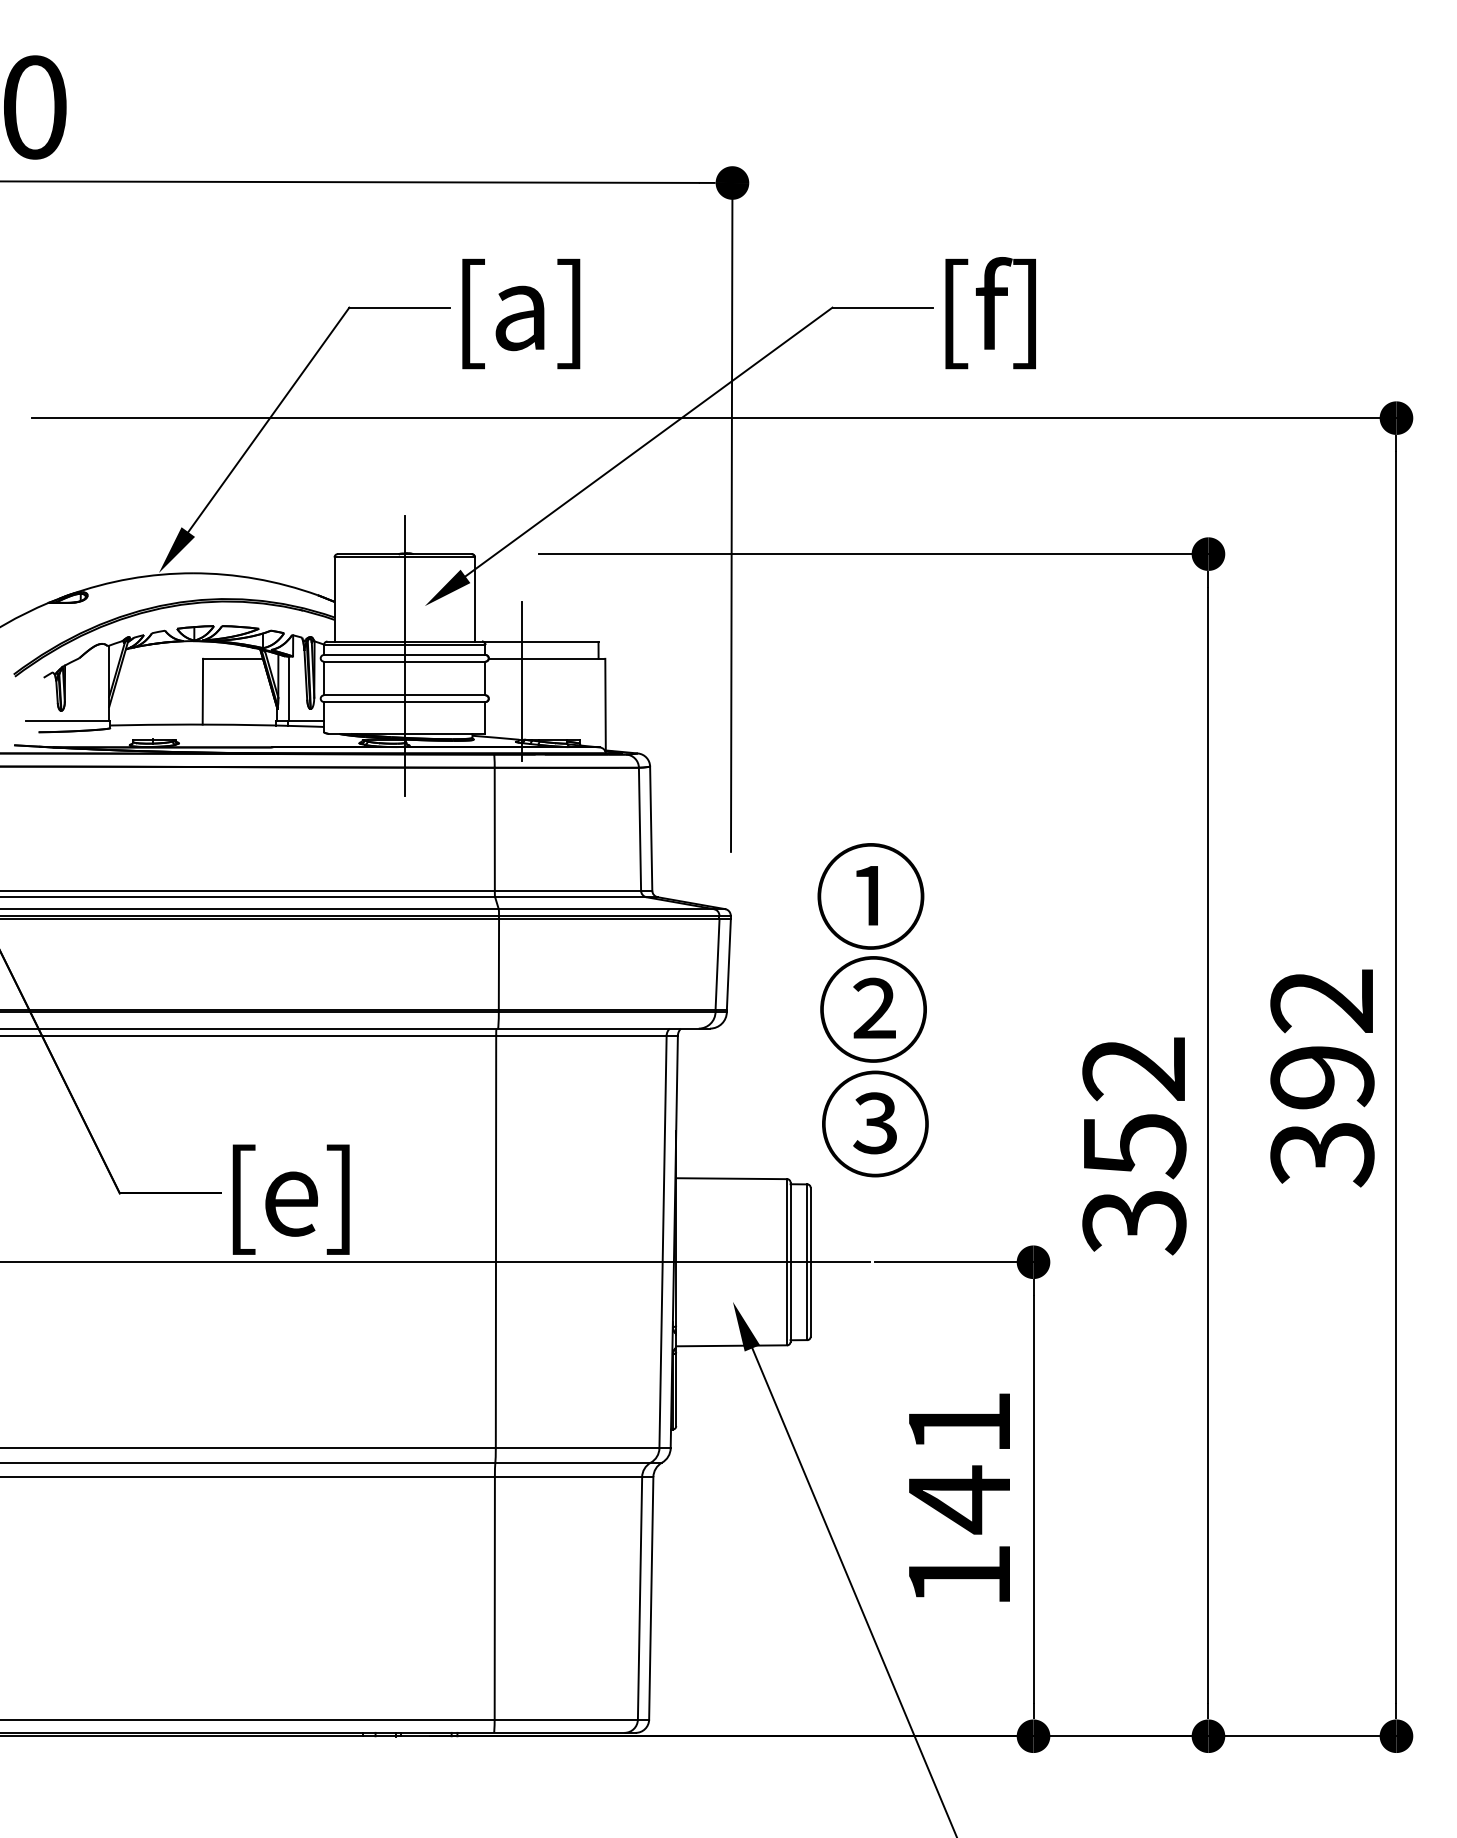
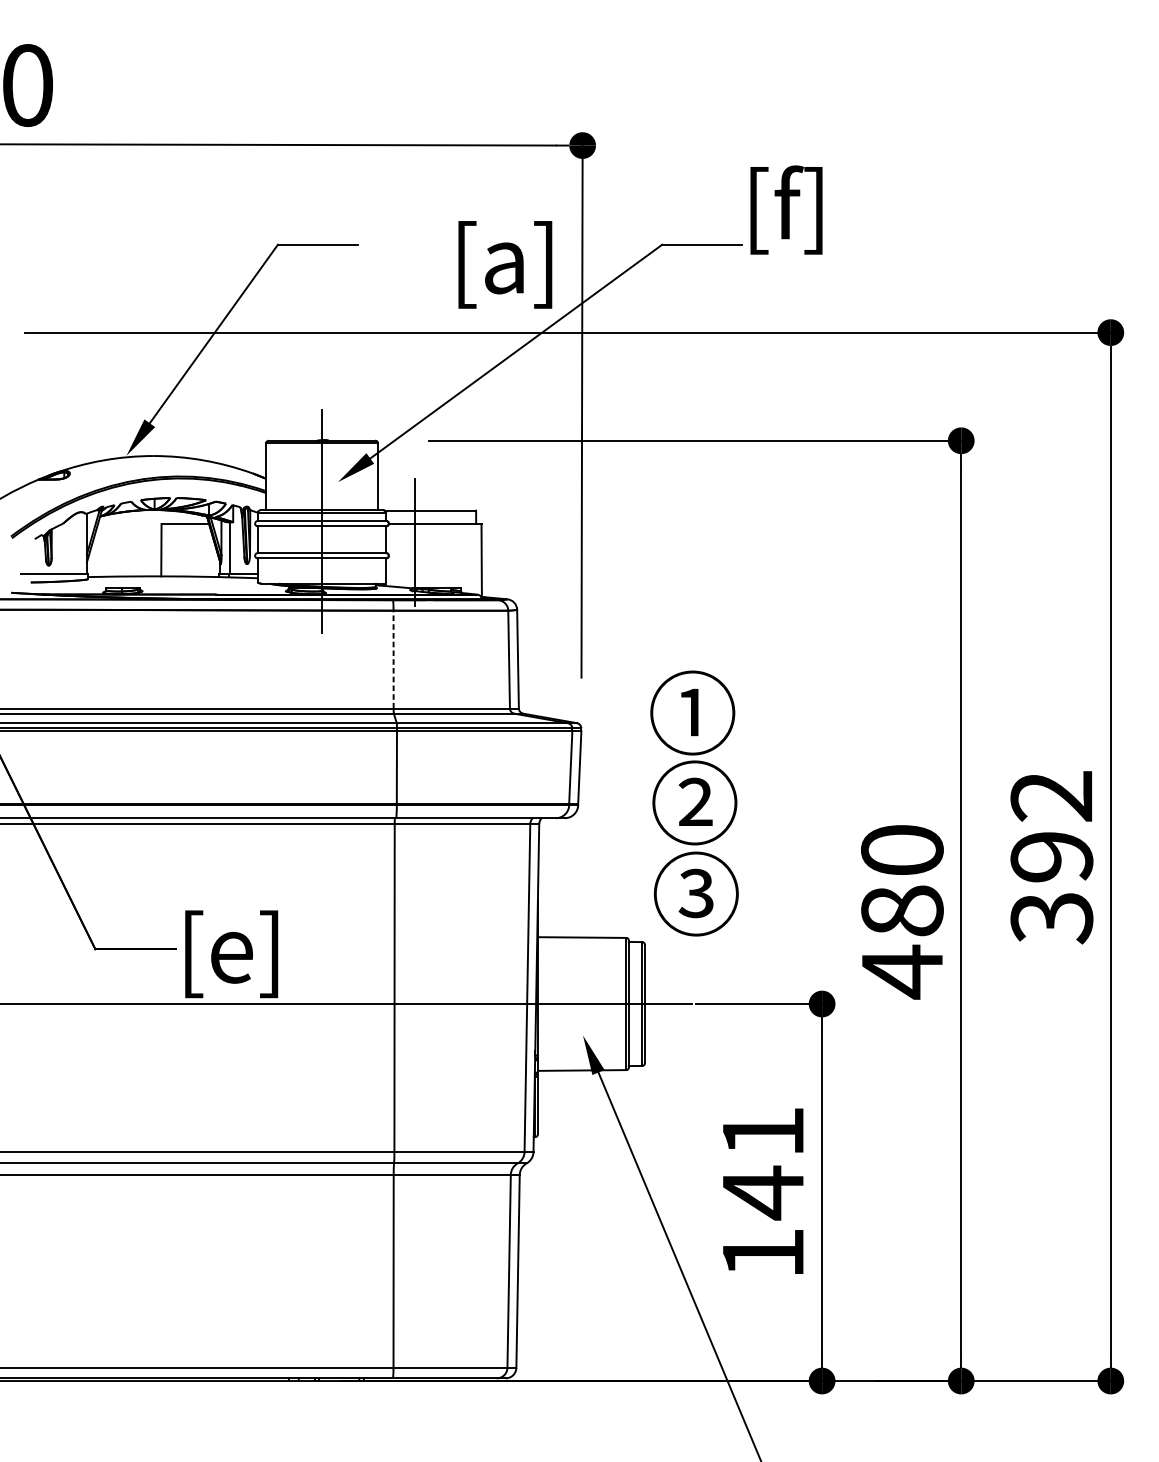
text: (521, 313) -> (505, 264), moved
text: (990, 313) -> (786, 210), moved
line: (494, 829) -> (393, 659), solid -> dashed
text: (1134, 1146) -> (902, 911), 352 -> 480

